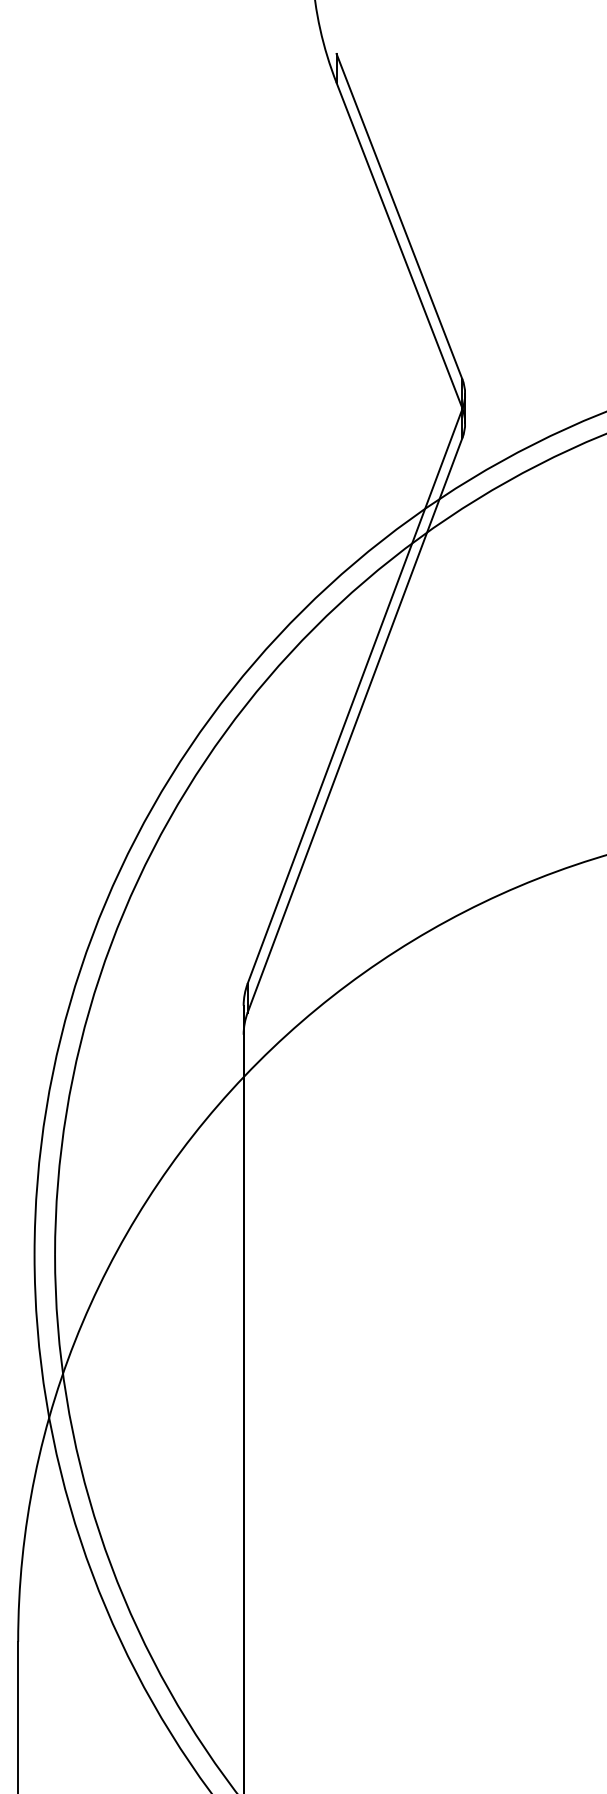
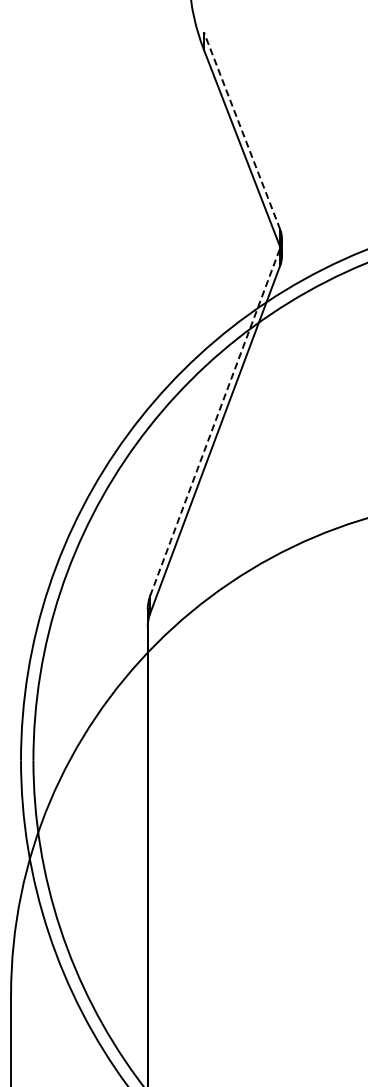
line: (400, 217) -> (242, 131), solid -> dashed
line: (355, 695) -> (215, 421), solid -> dashed

